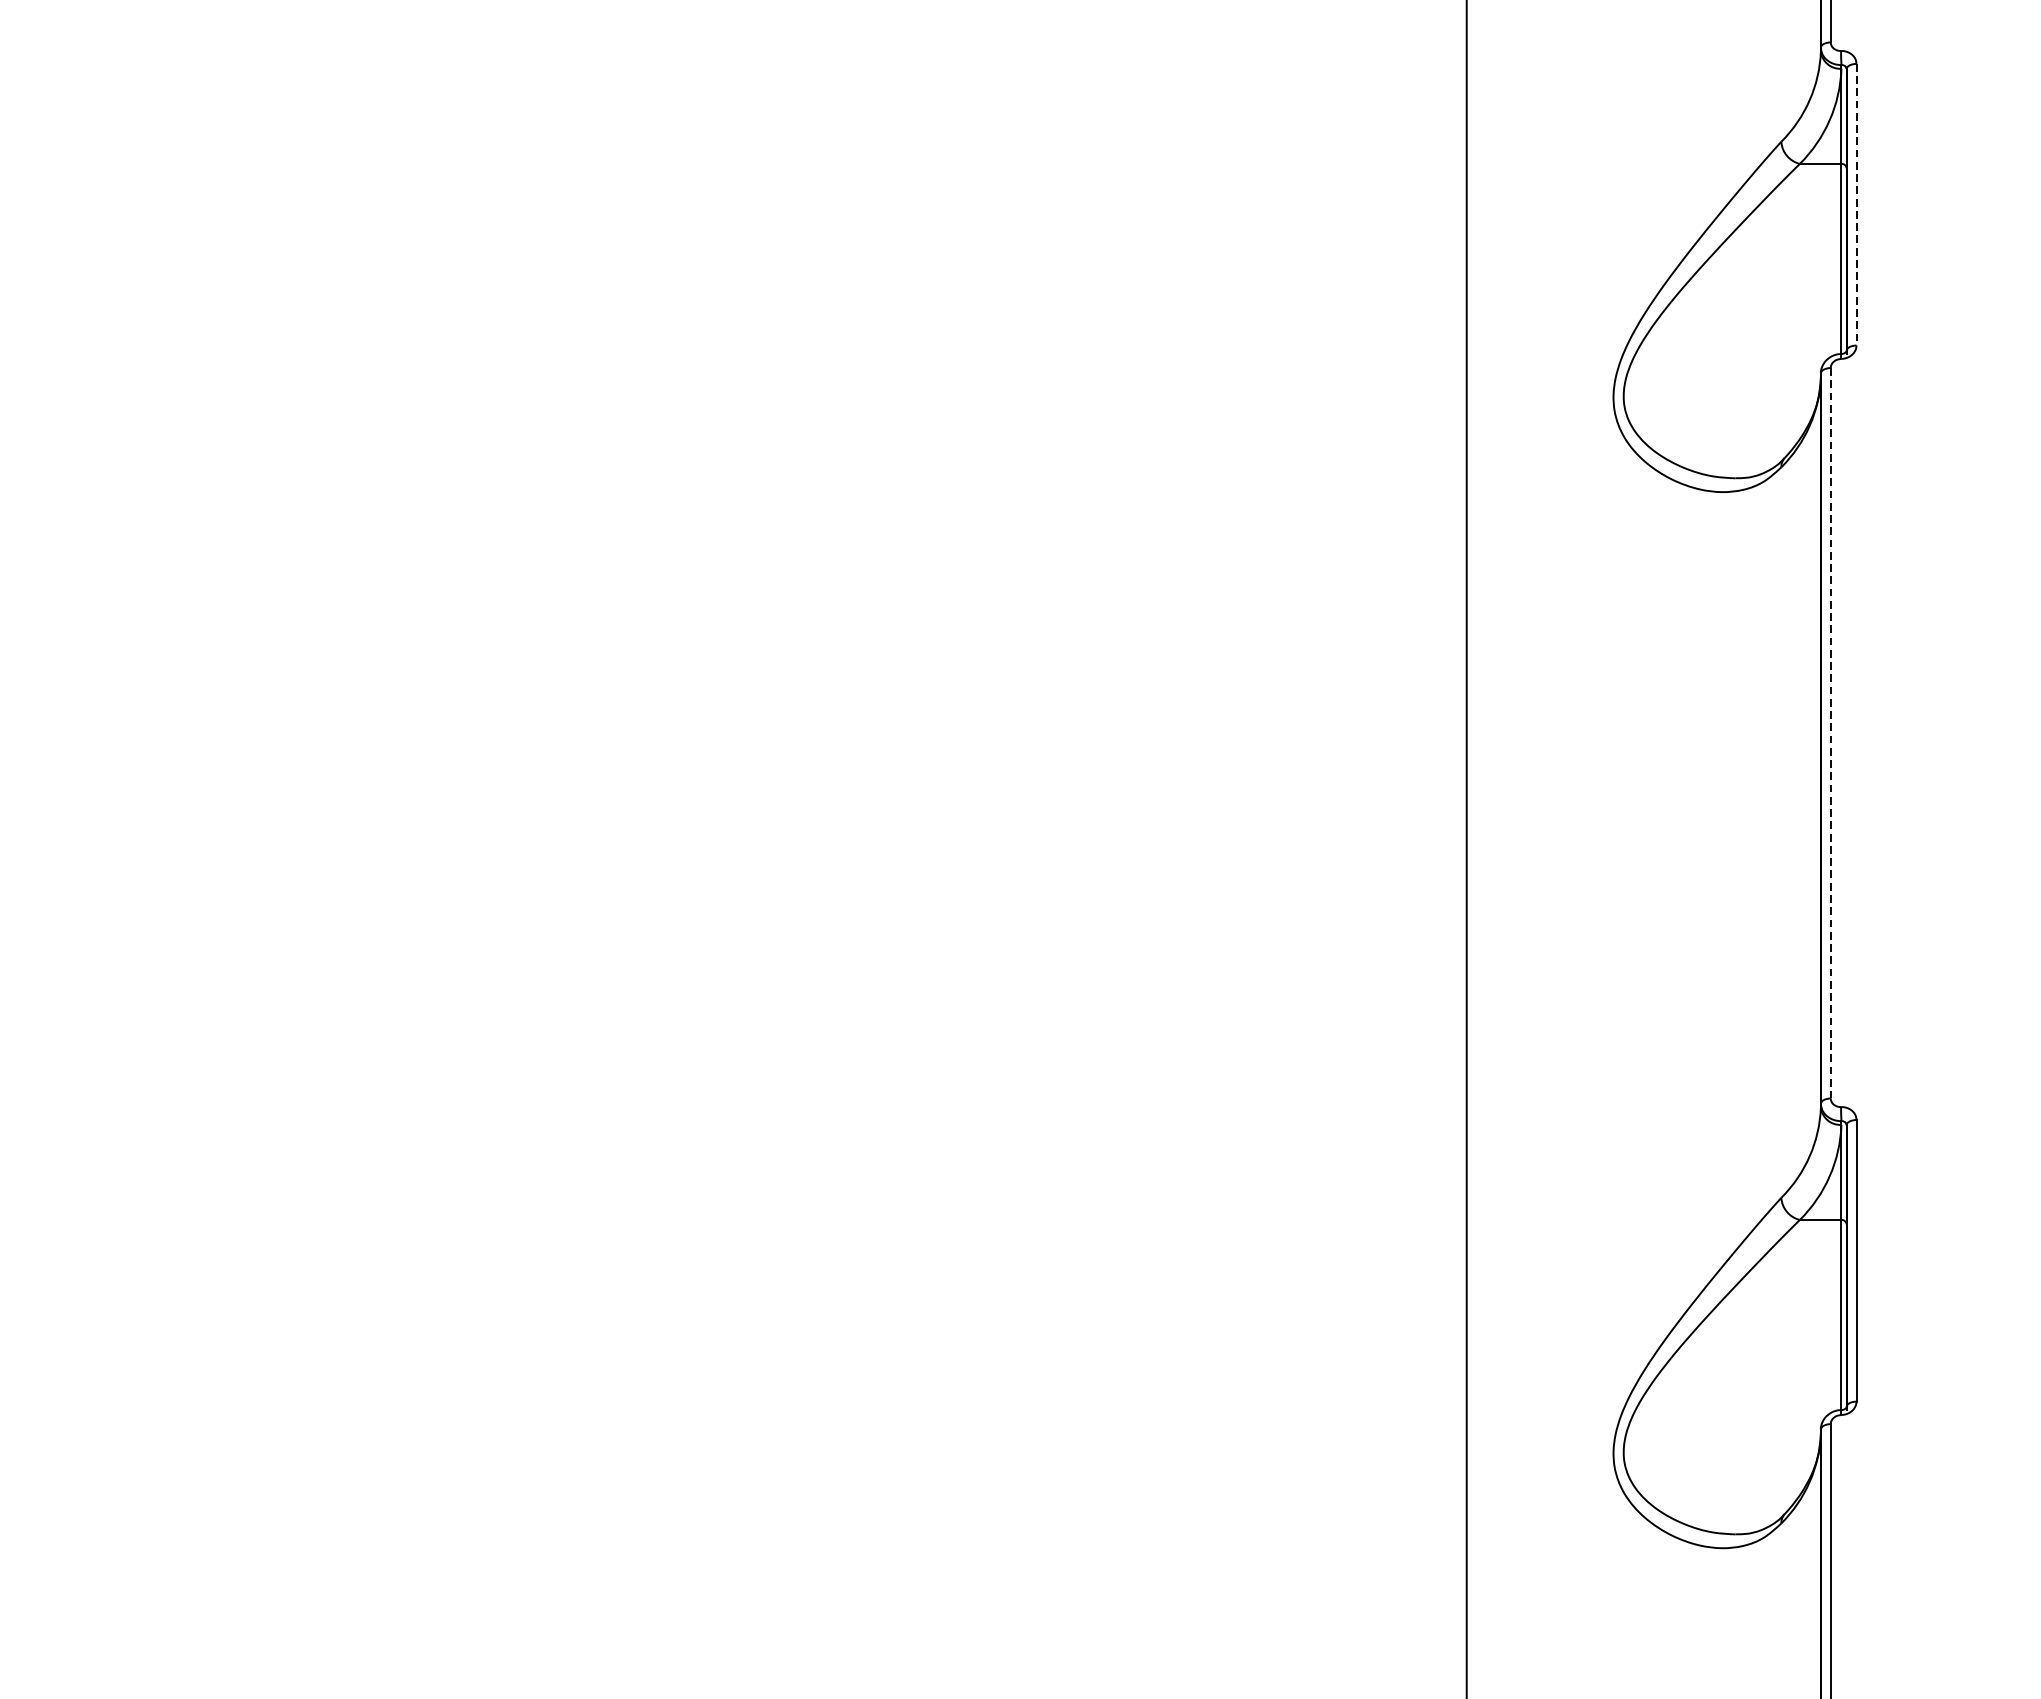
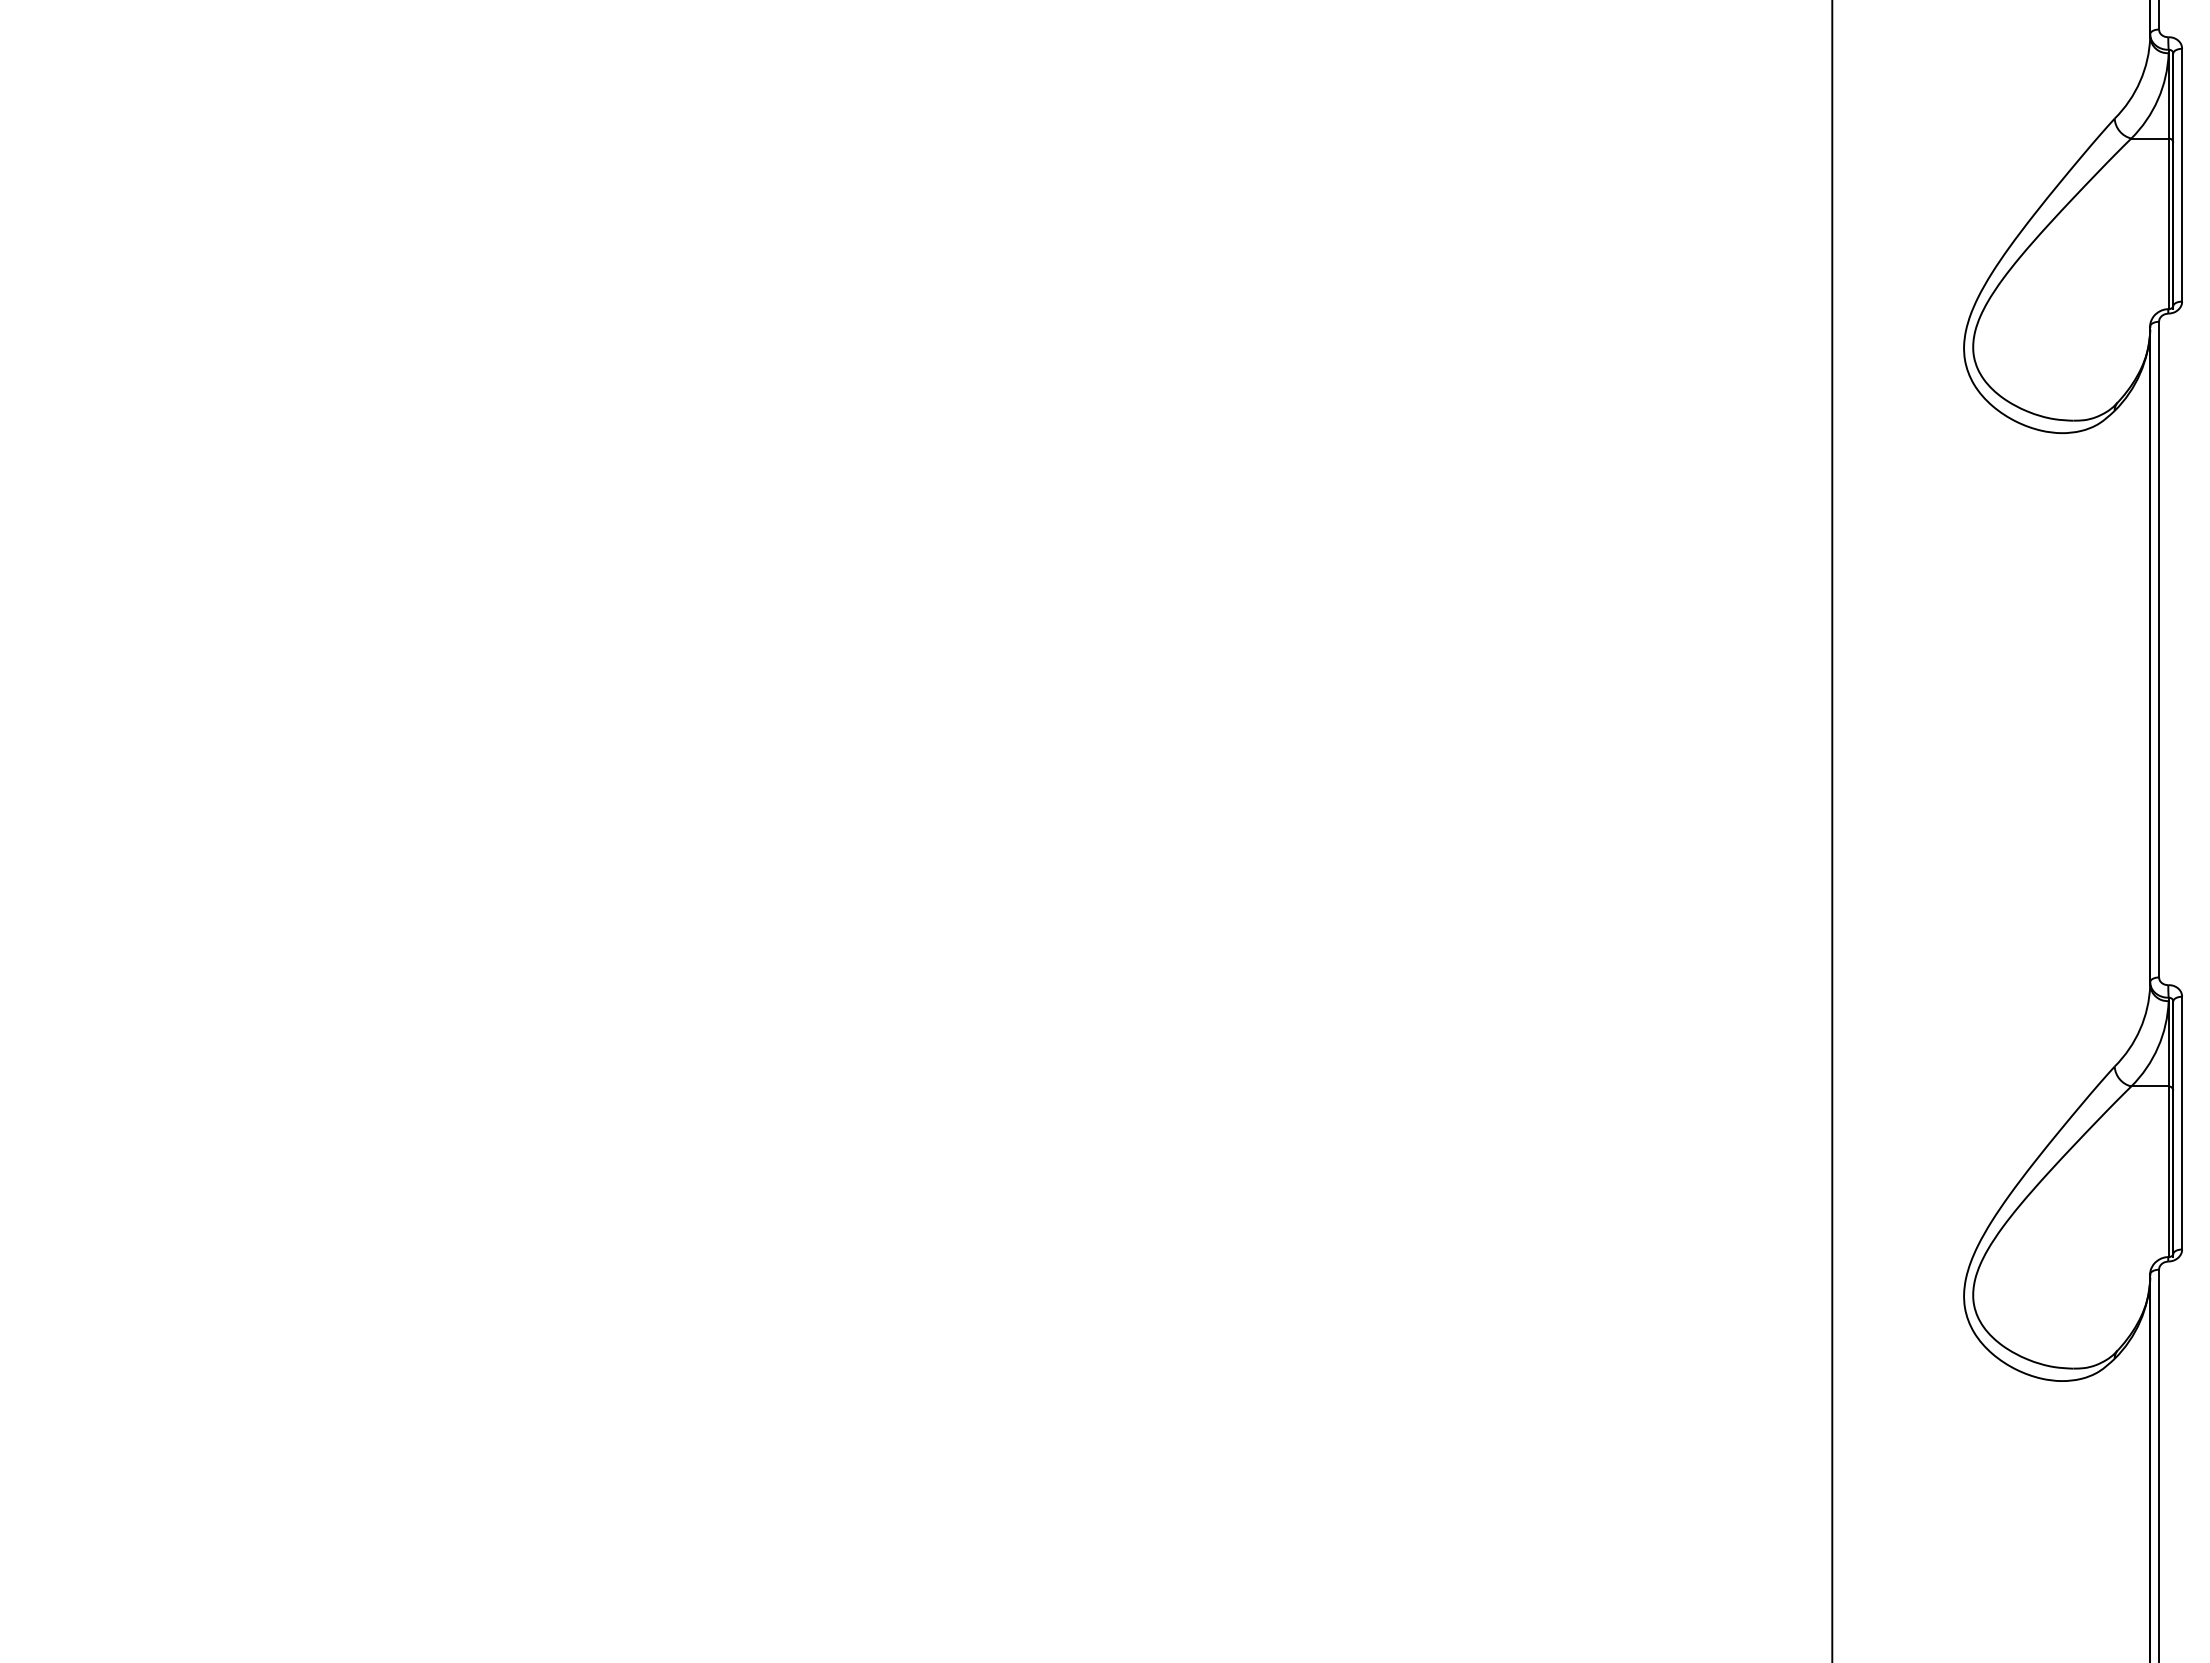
line: (1856, 205) -> (2182, 175), dashed -> solid
line: (1831, 733) -> (2159, 649), dashed -> solid

